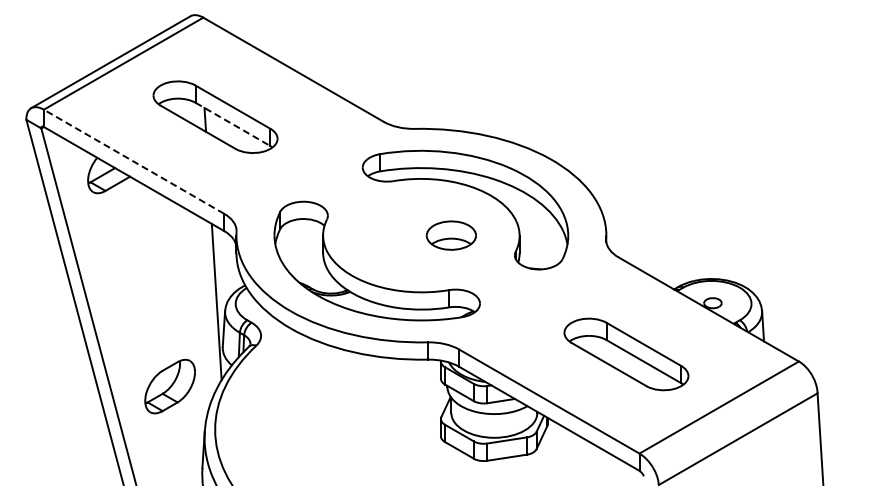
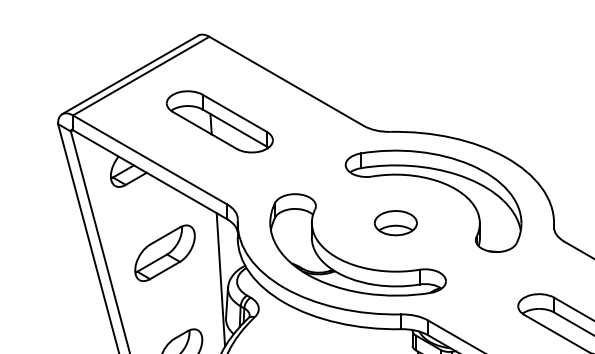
line: (233, 124) -> (235, 128), dashed -> solid
line: (133, 161) -> (149, 159), dashed -> solid
part: (450, 235) -> (395, 223), moved
part: (151, 270) -> (165, 252), added

